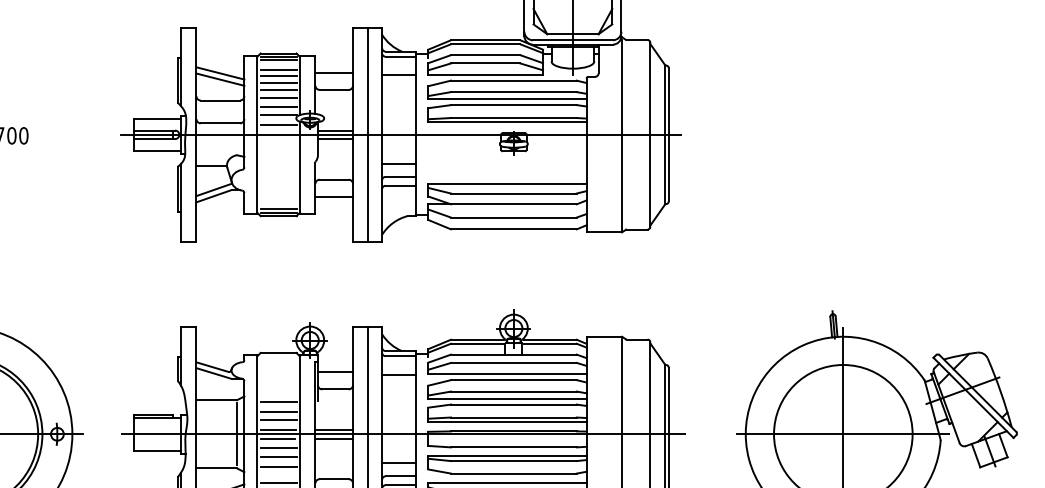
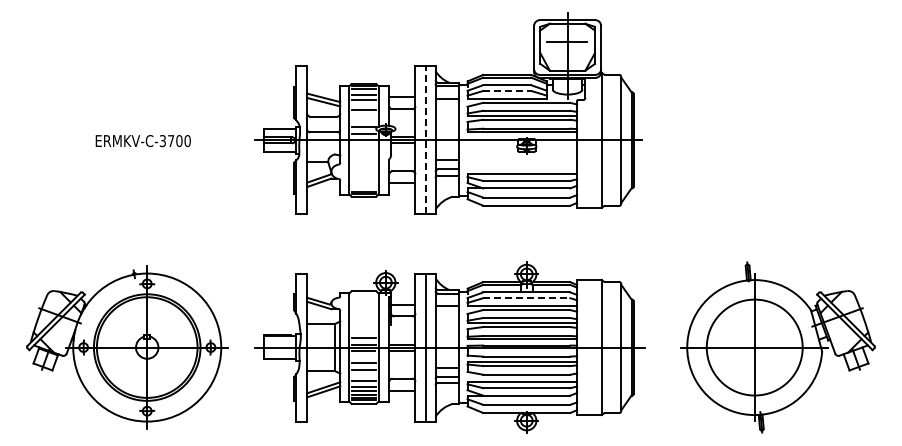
line: (486, 62) -> (507, 90), solid -> dashed
line: (277, 83) -> (363, 104), removed
line: (277, 97) -> (363, 114), removed
line: (277, 107) -> (363, 121), removed
line: (368, 133) -> (426, 139), solid -> dashed
line: (513, 363) -> (526, 298), solid -> dashed
line: (277, 402) -> (363, 325), removed
line: (277, 412) -> (363, 332), removed
line: (277, 448) -> (363, 357), removed

